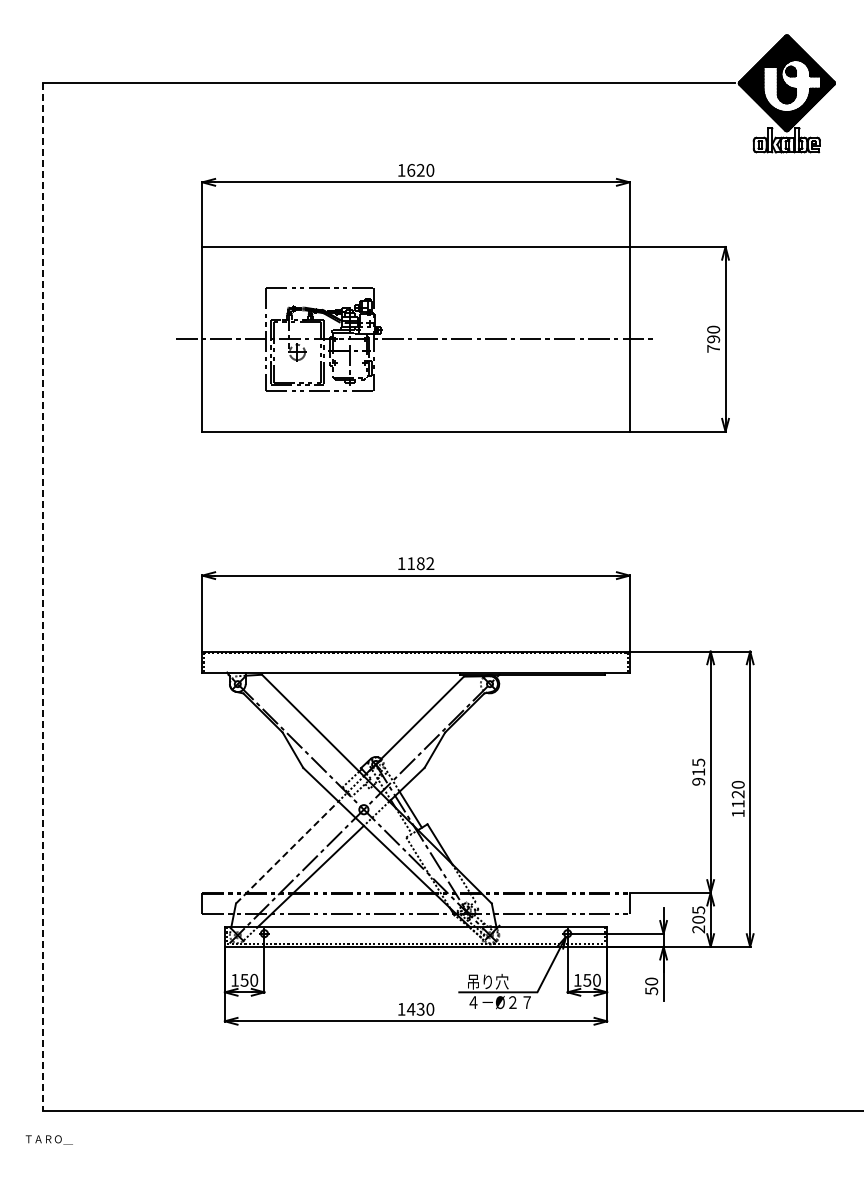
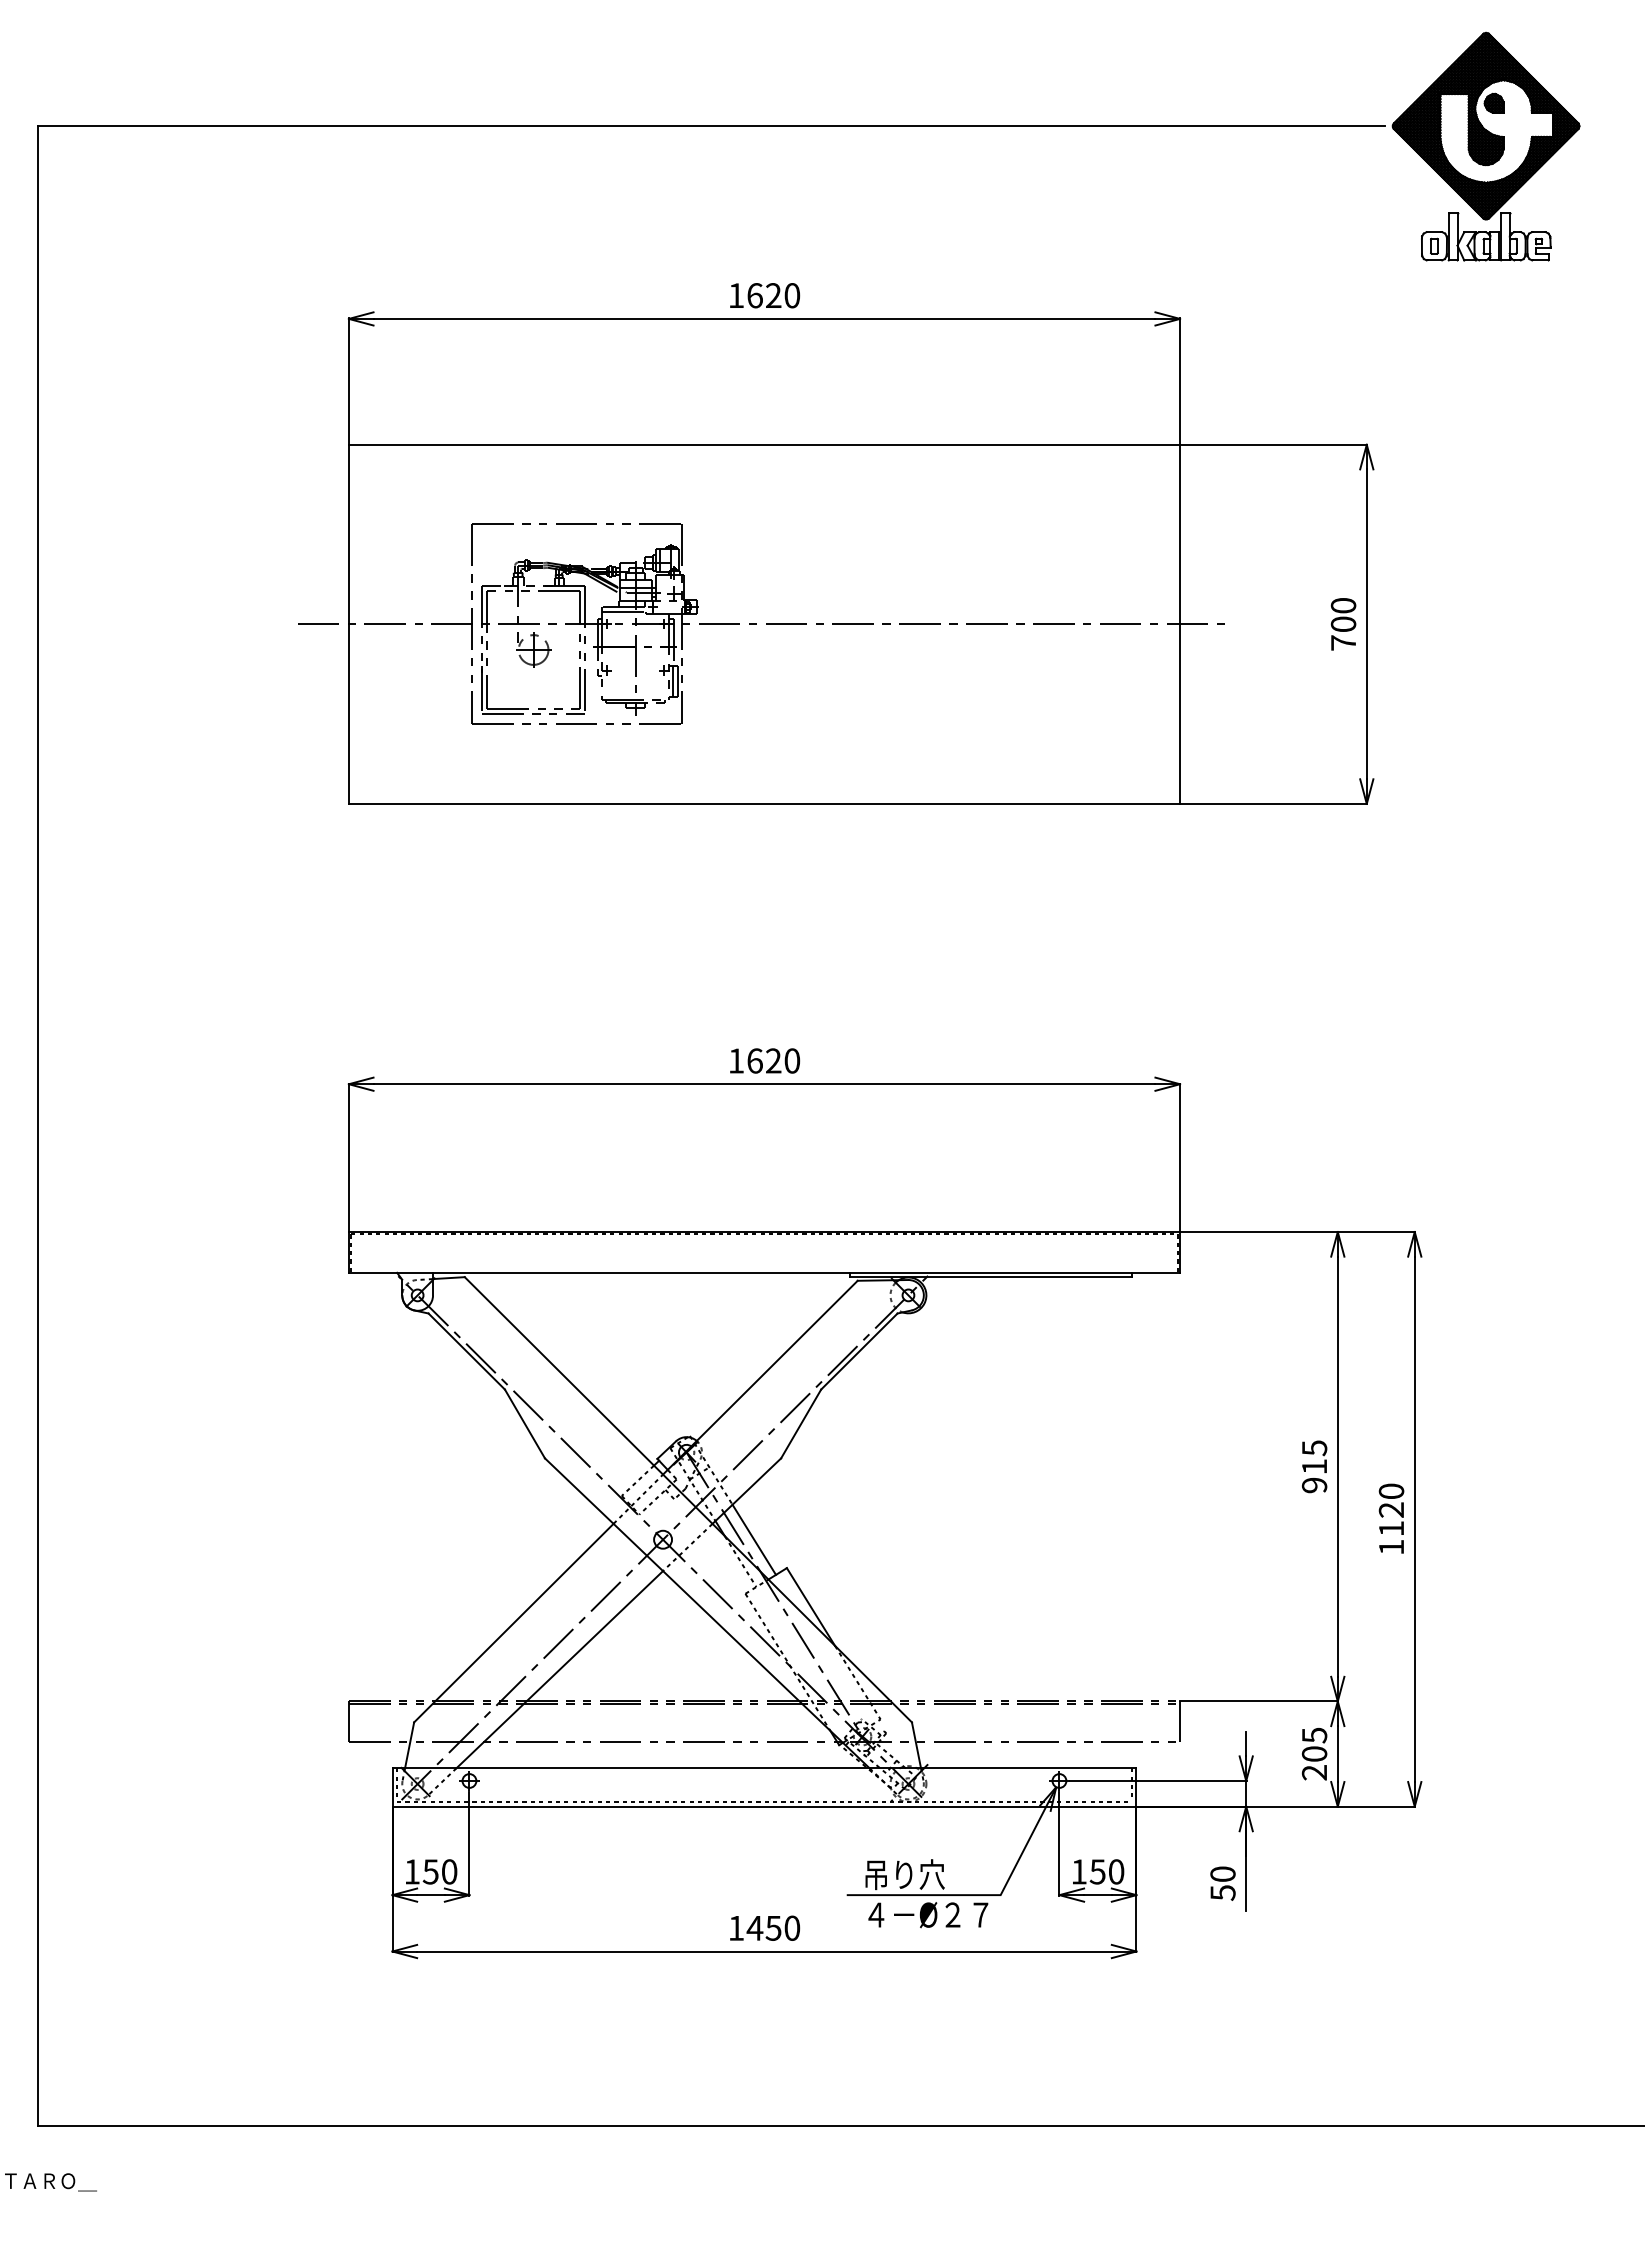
text: (713, 339) -> (1343, 624), 790 -> 700
text: (420, 563) -> (773, 1060), 1182 -> 1620
line: (42, 597) -> (37, 1126), dashed -> solid
line: (287, 852) -> (514, 1623), dashed -> solid
text: (420, 1008) -> (773, 1926), 1430 -> 1450

